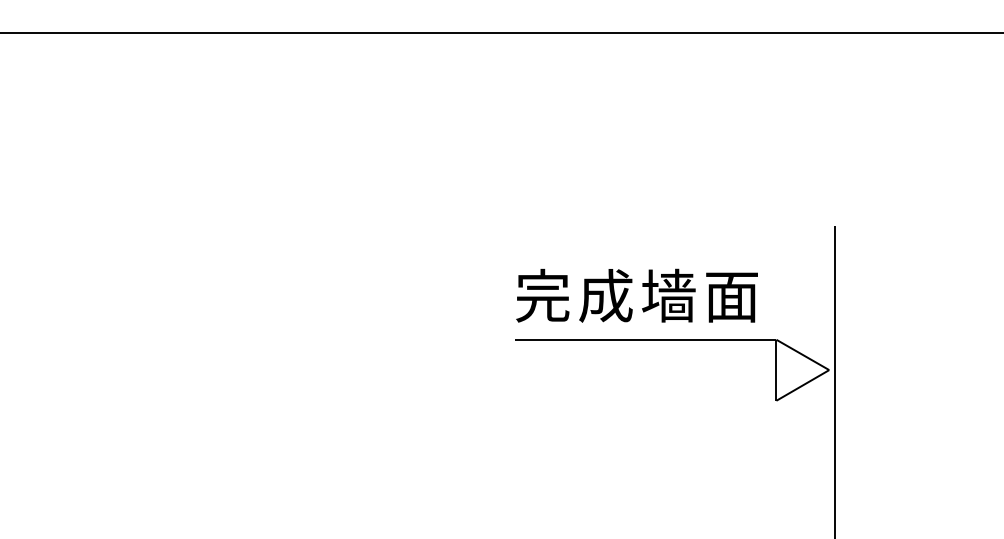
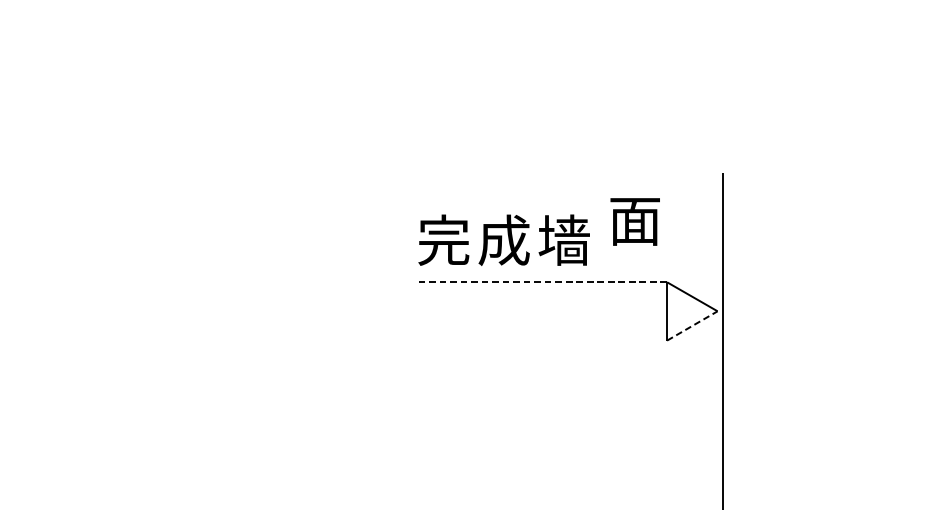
text: (731, 297) -> (634, 221), moved
line: (645, 339) -> (541, 282), solid -> dashed
line: (802, 385) -> (692, 326), solid -> dashed

